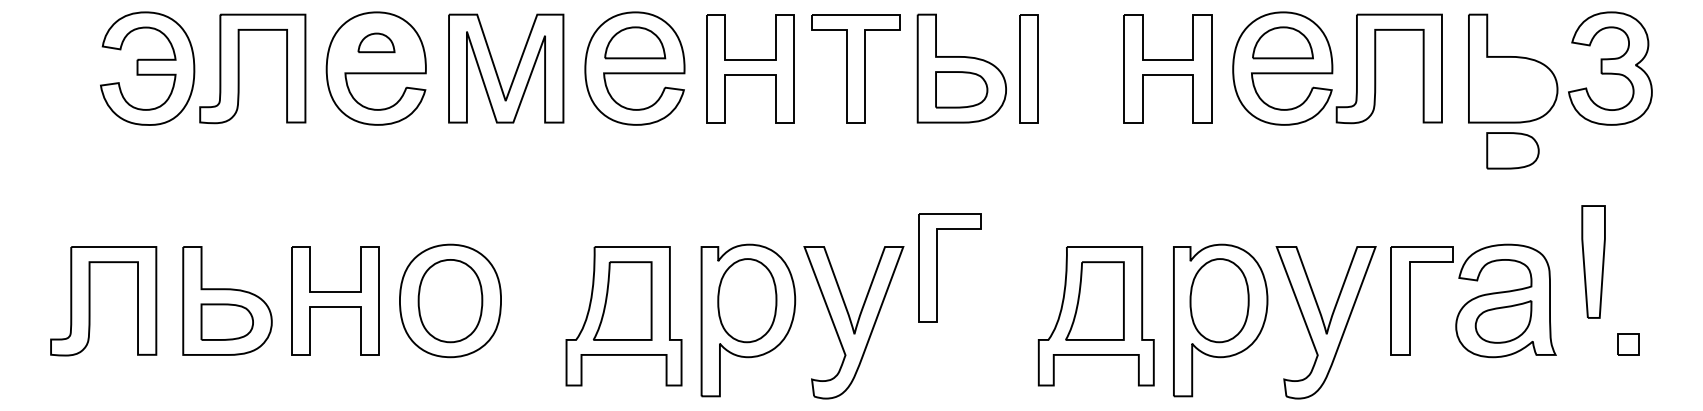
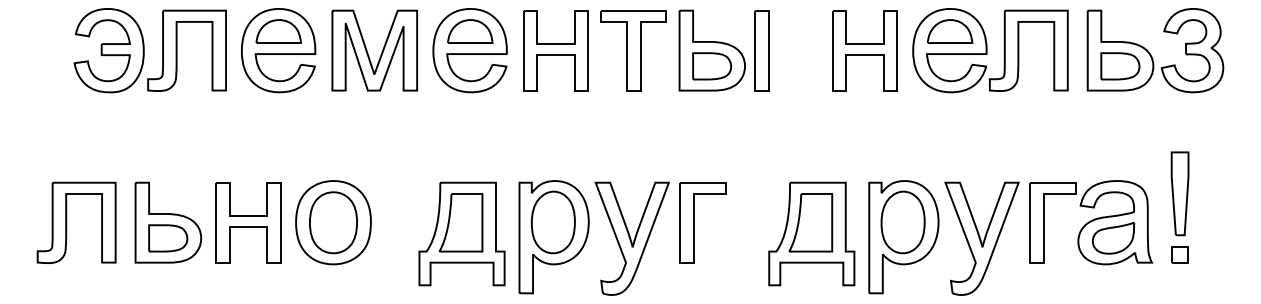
part: (376, 42) -> (278, 31), size x1.67
part: (1512, 150) -> (1120, 66), moved
part: (937, 267) -> (694, 222), moved
part: (1628, 344) -> (1180, 254), moved

